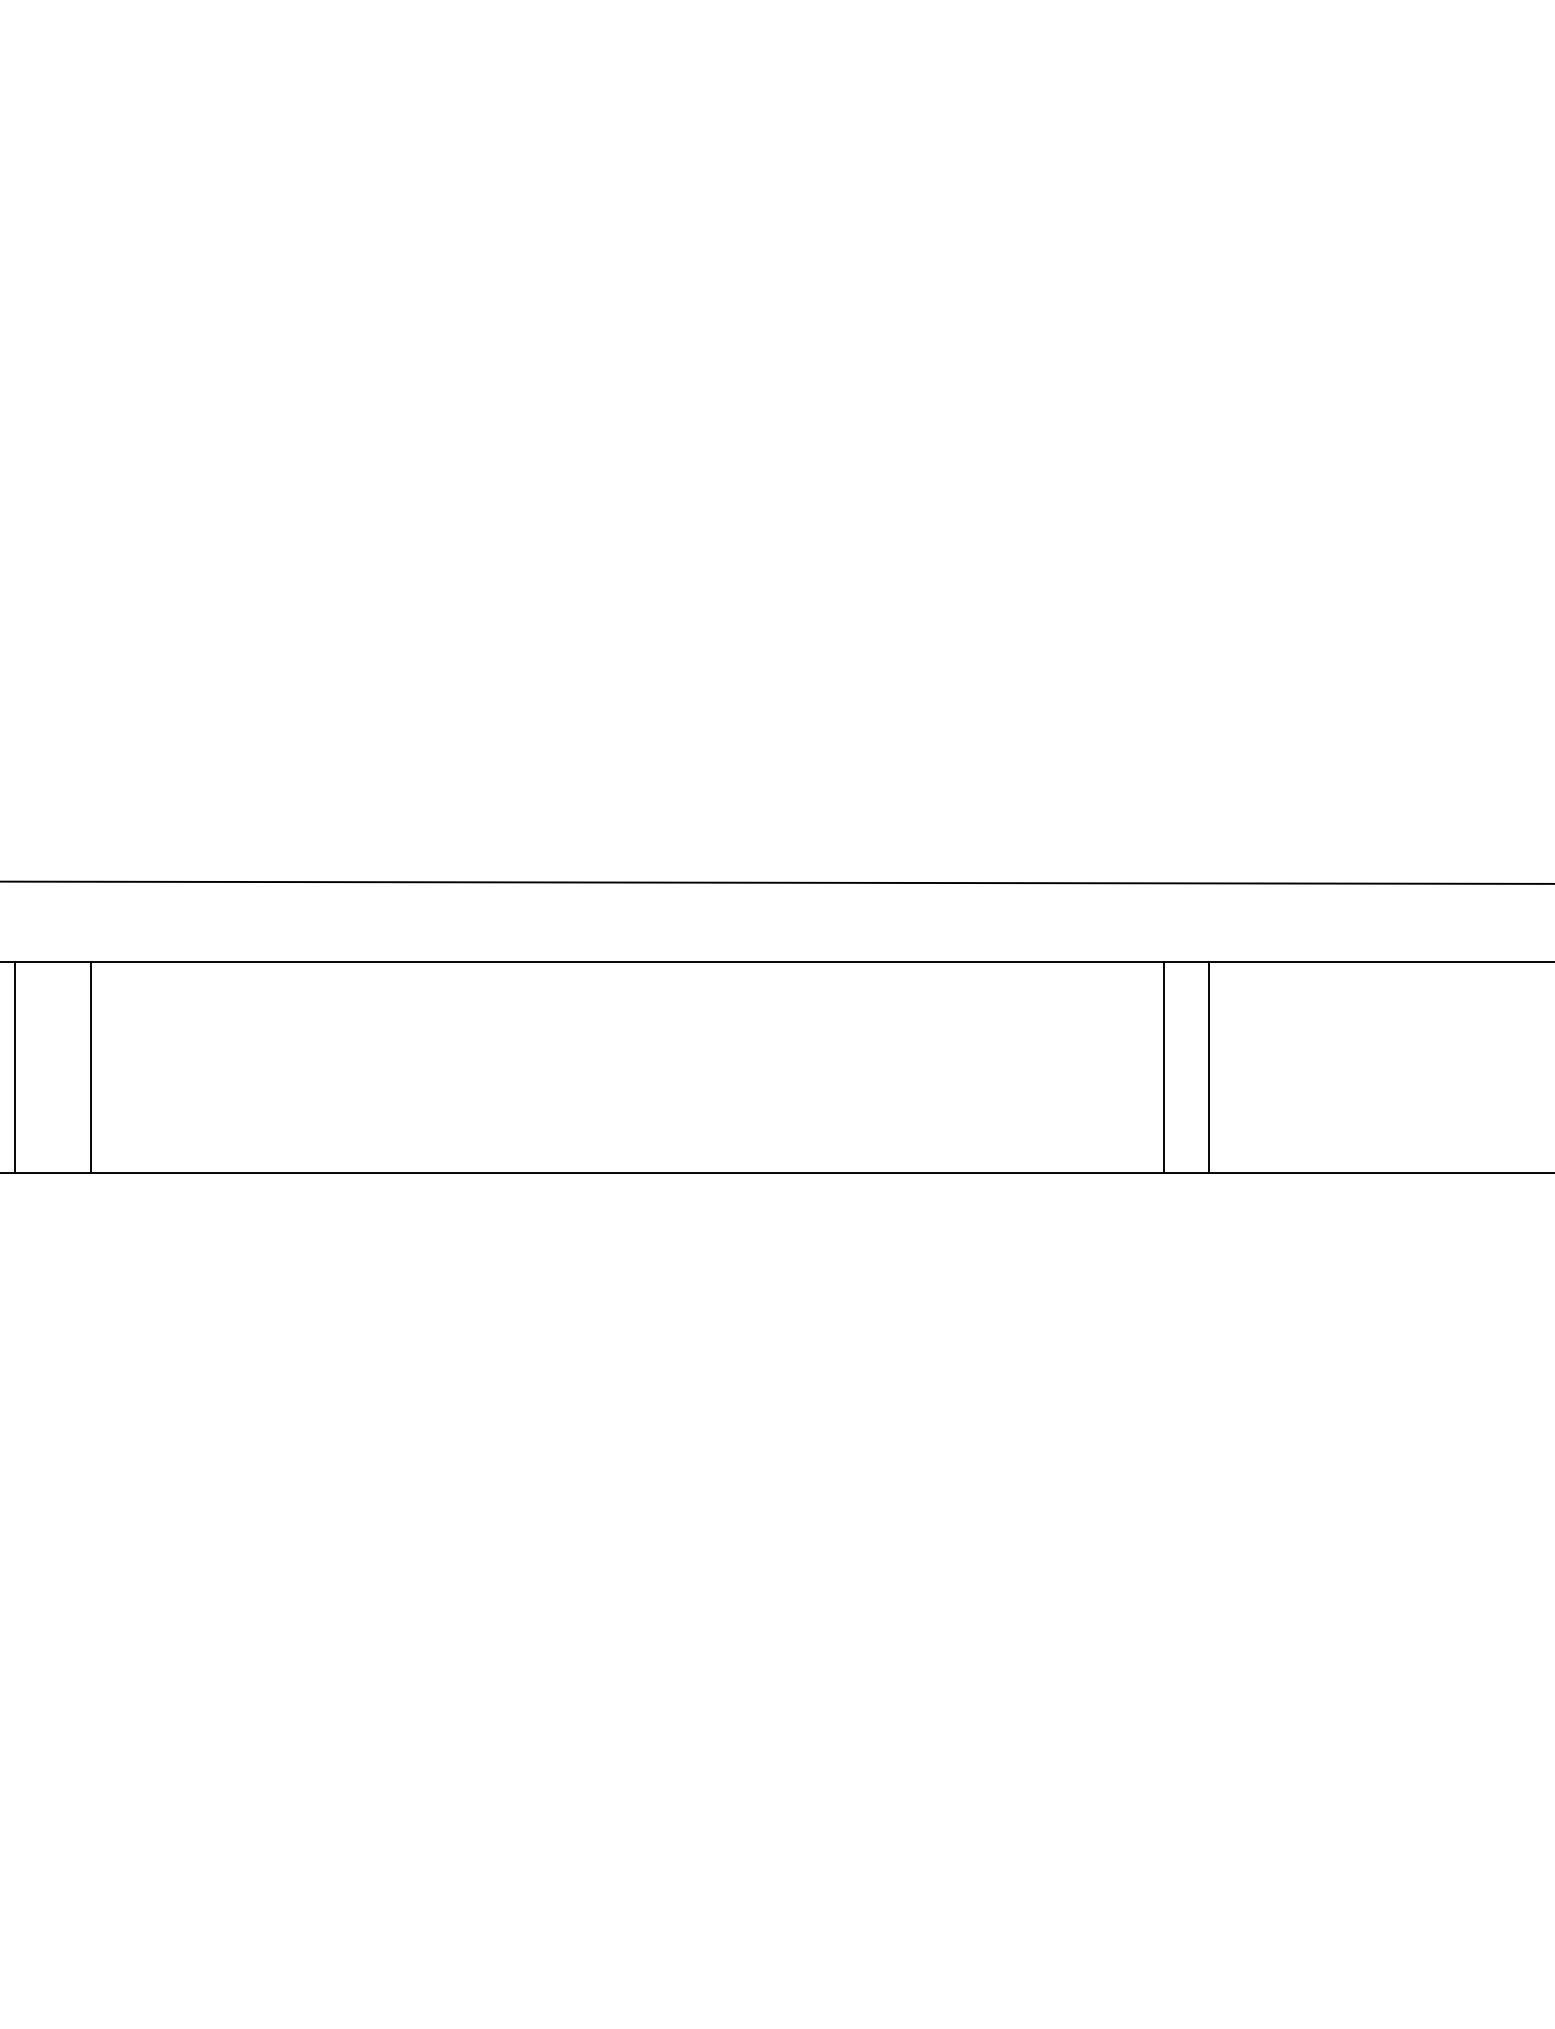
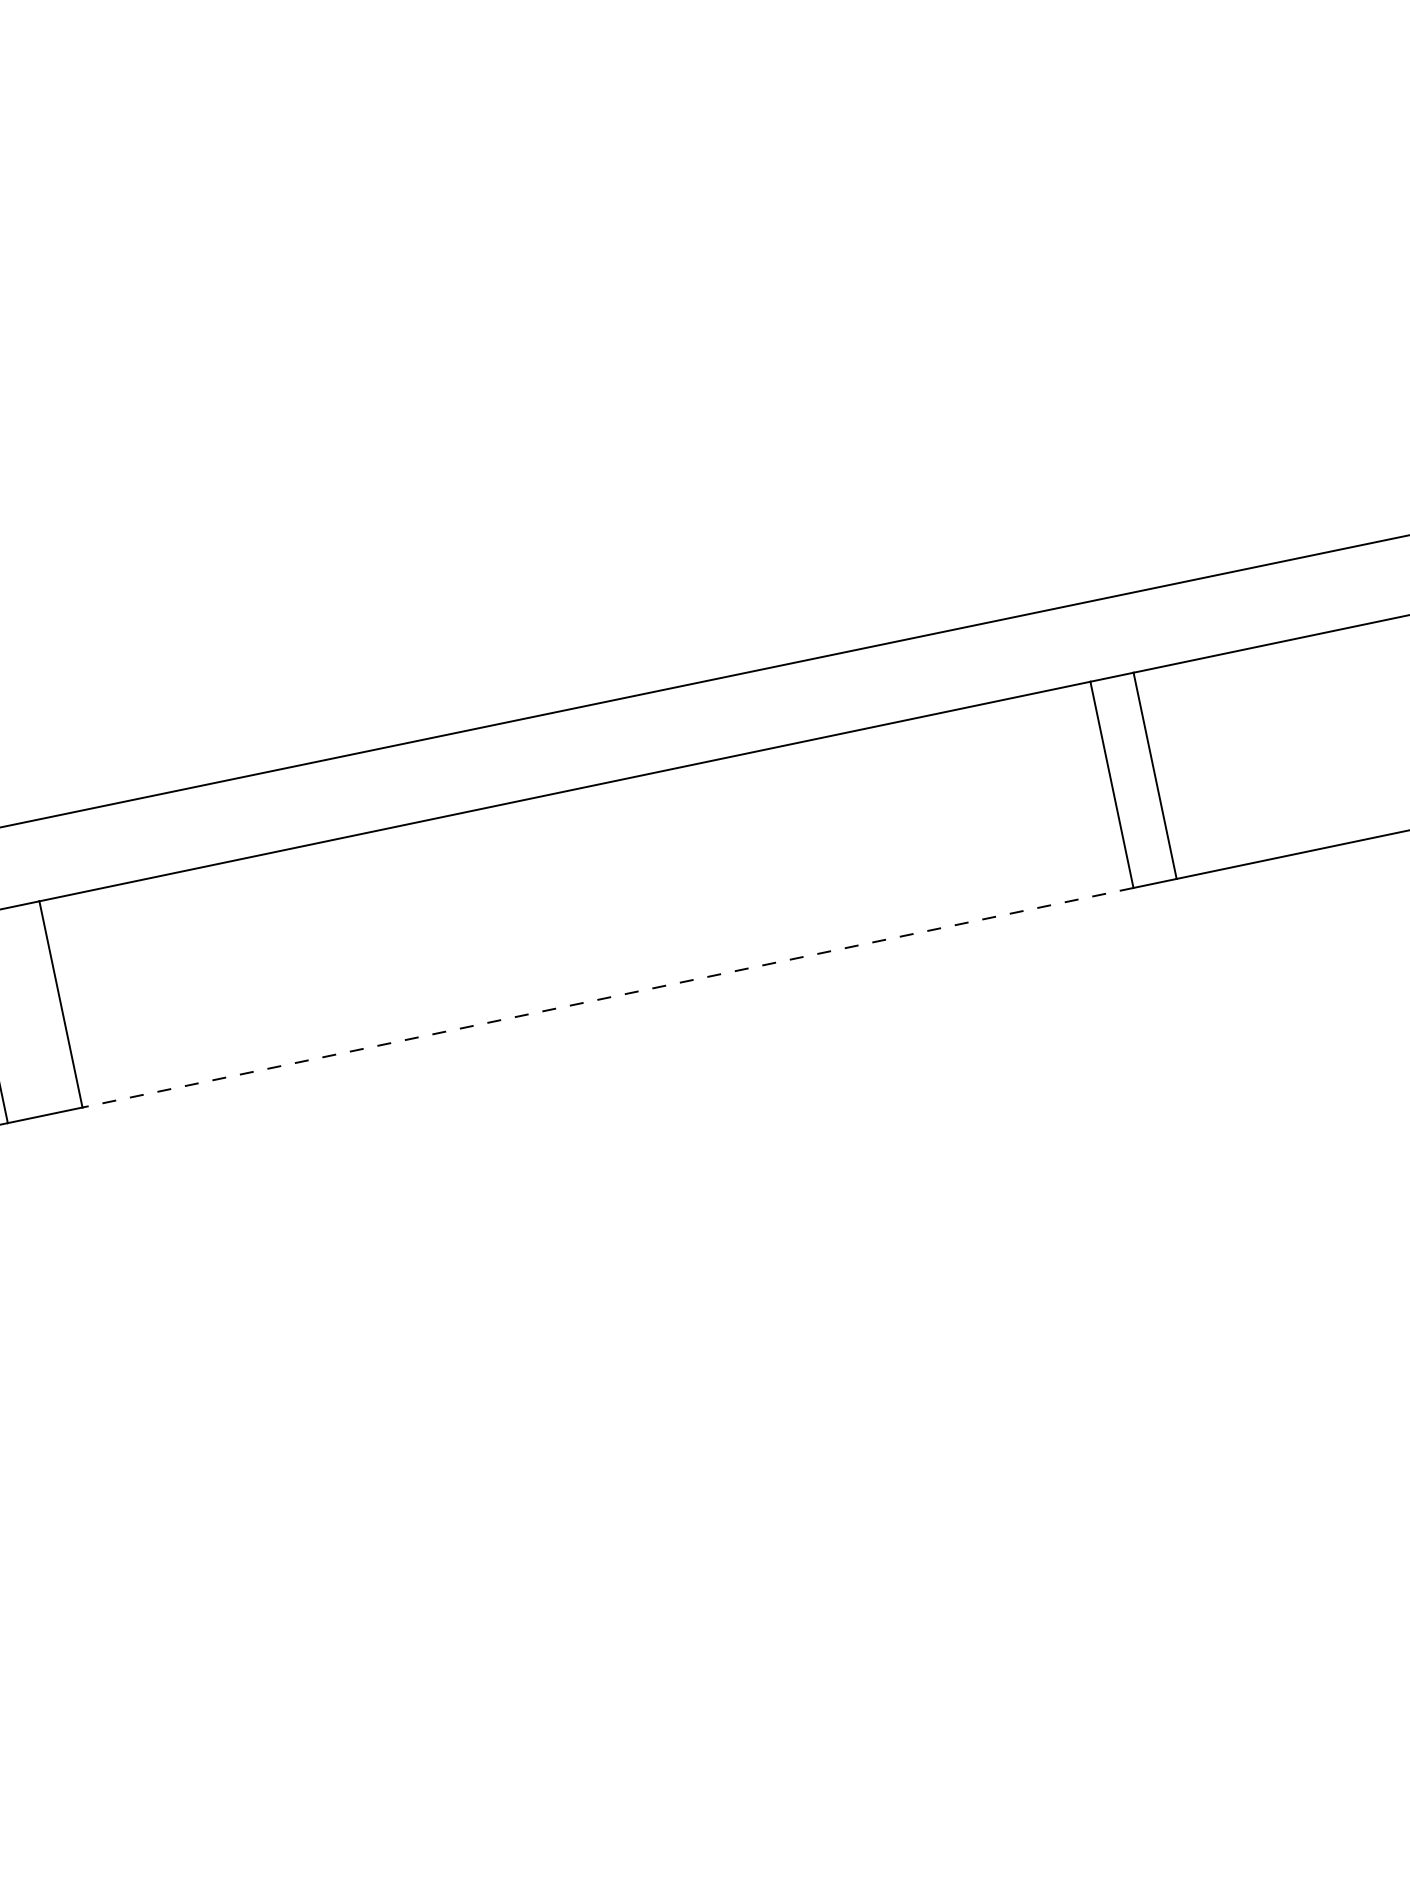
line: (627, 1172) -> (607, 997), solid -> dashed

